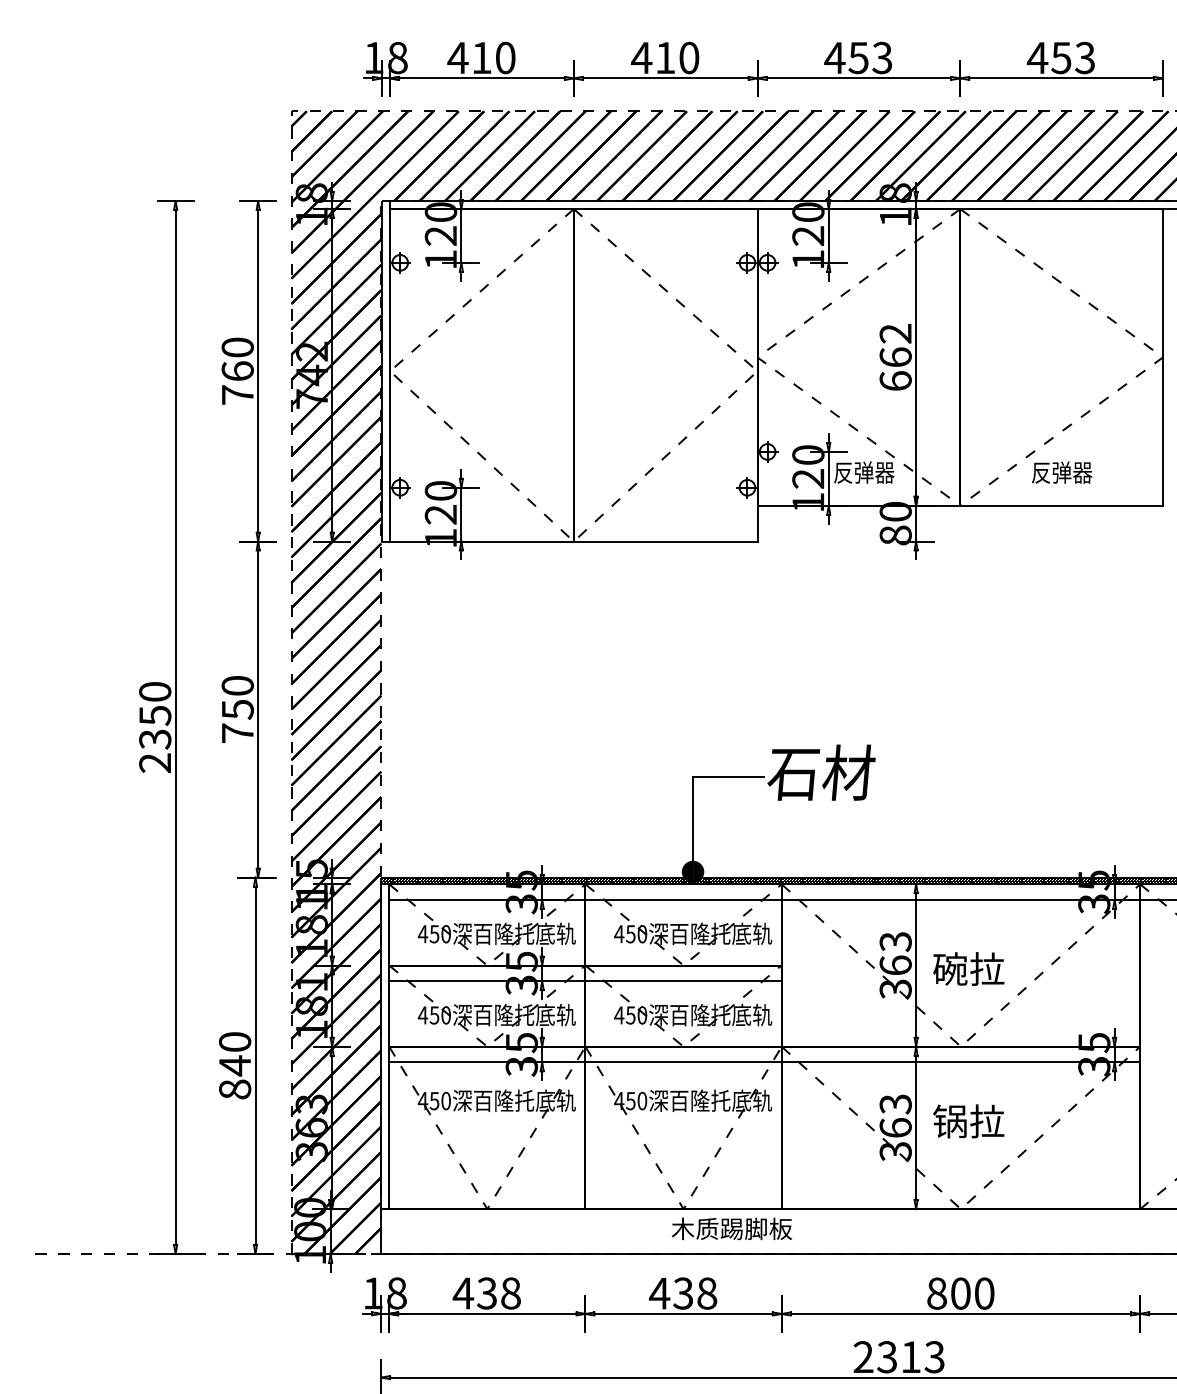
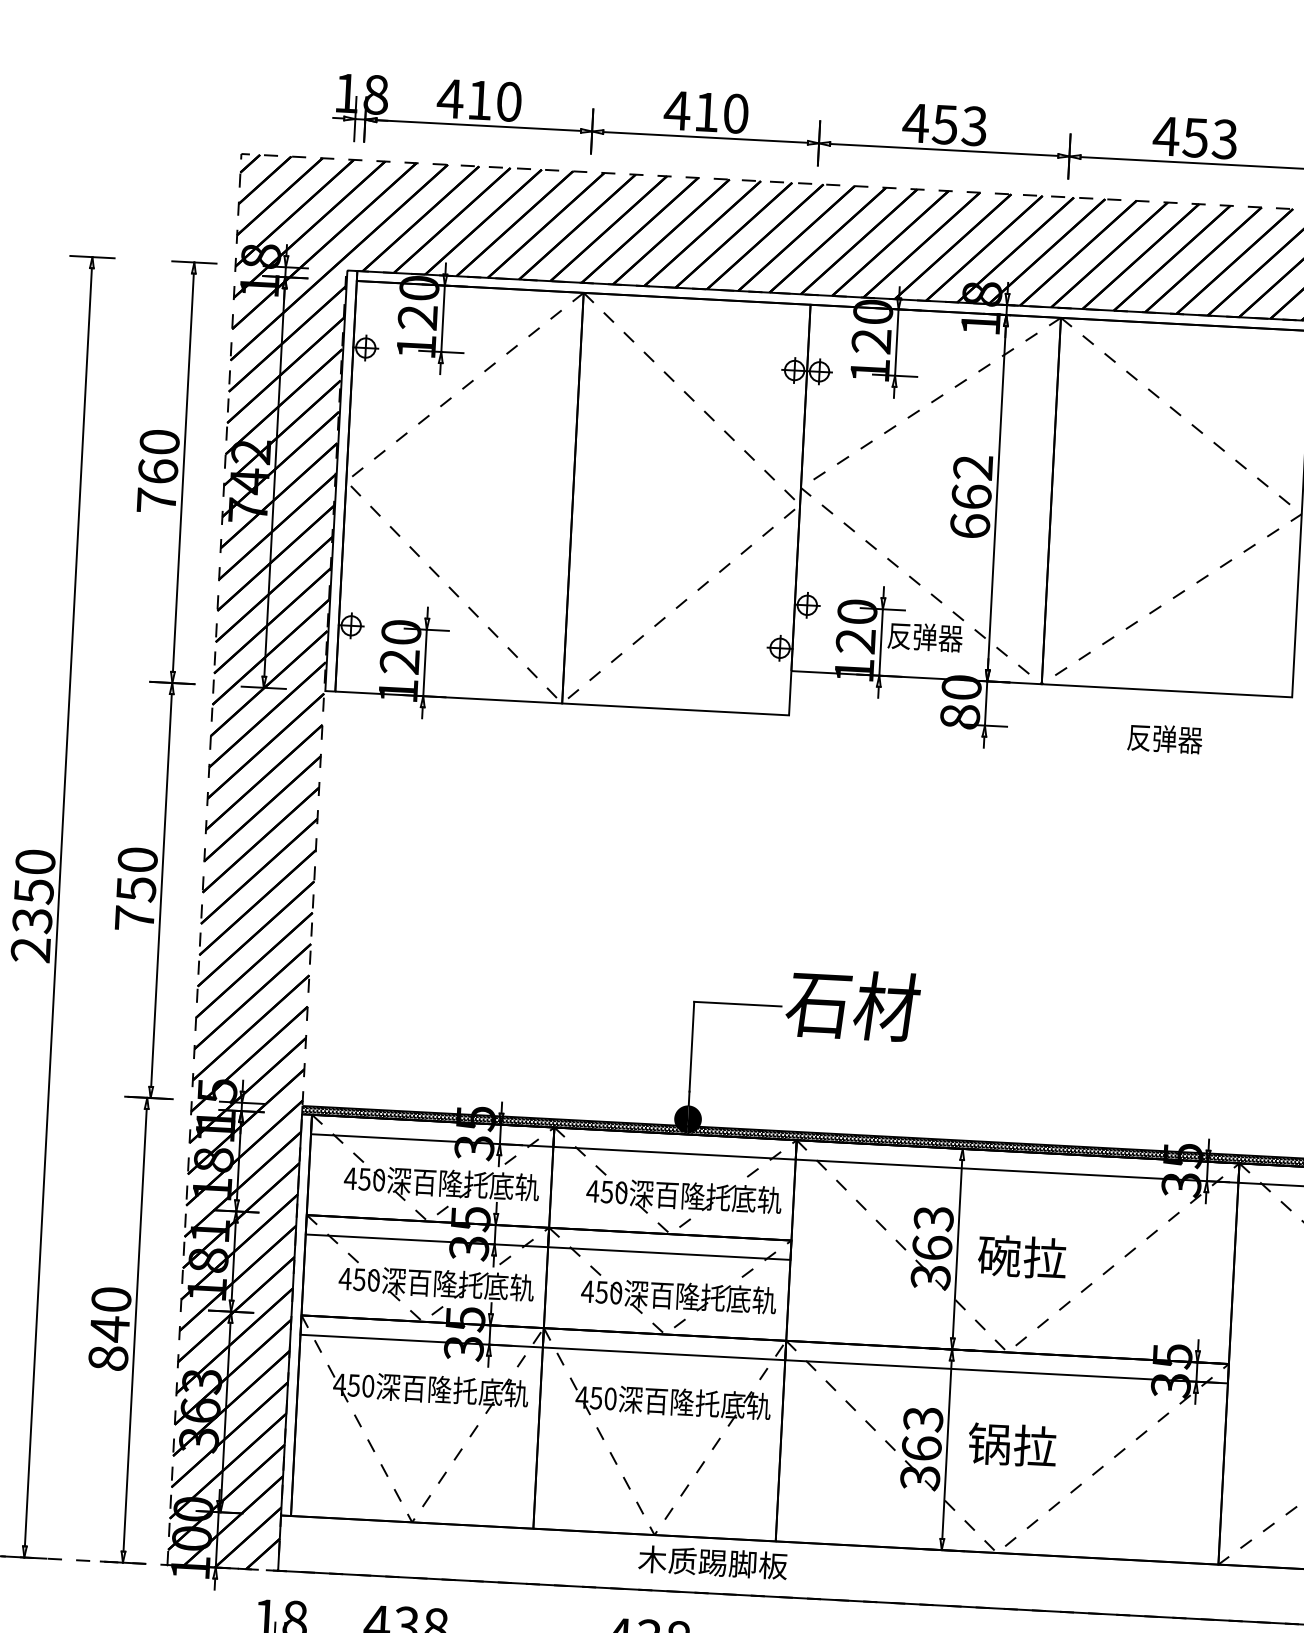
text: (1062, 472) -> (1165, 738), moved

